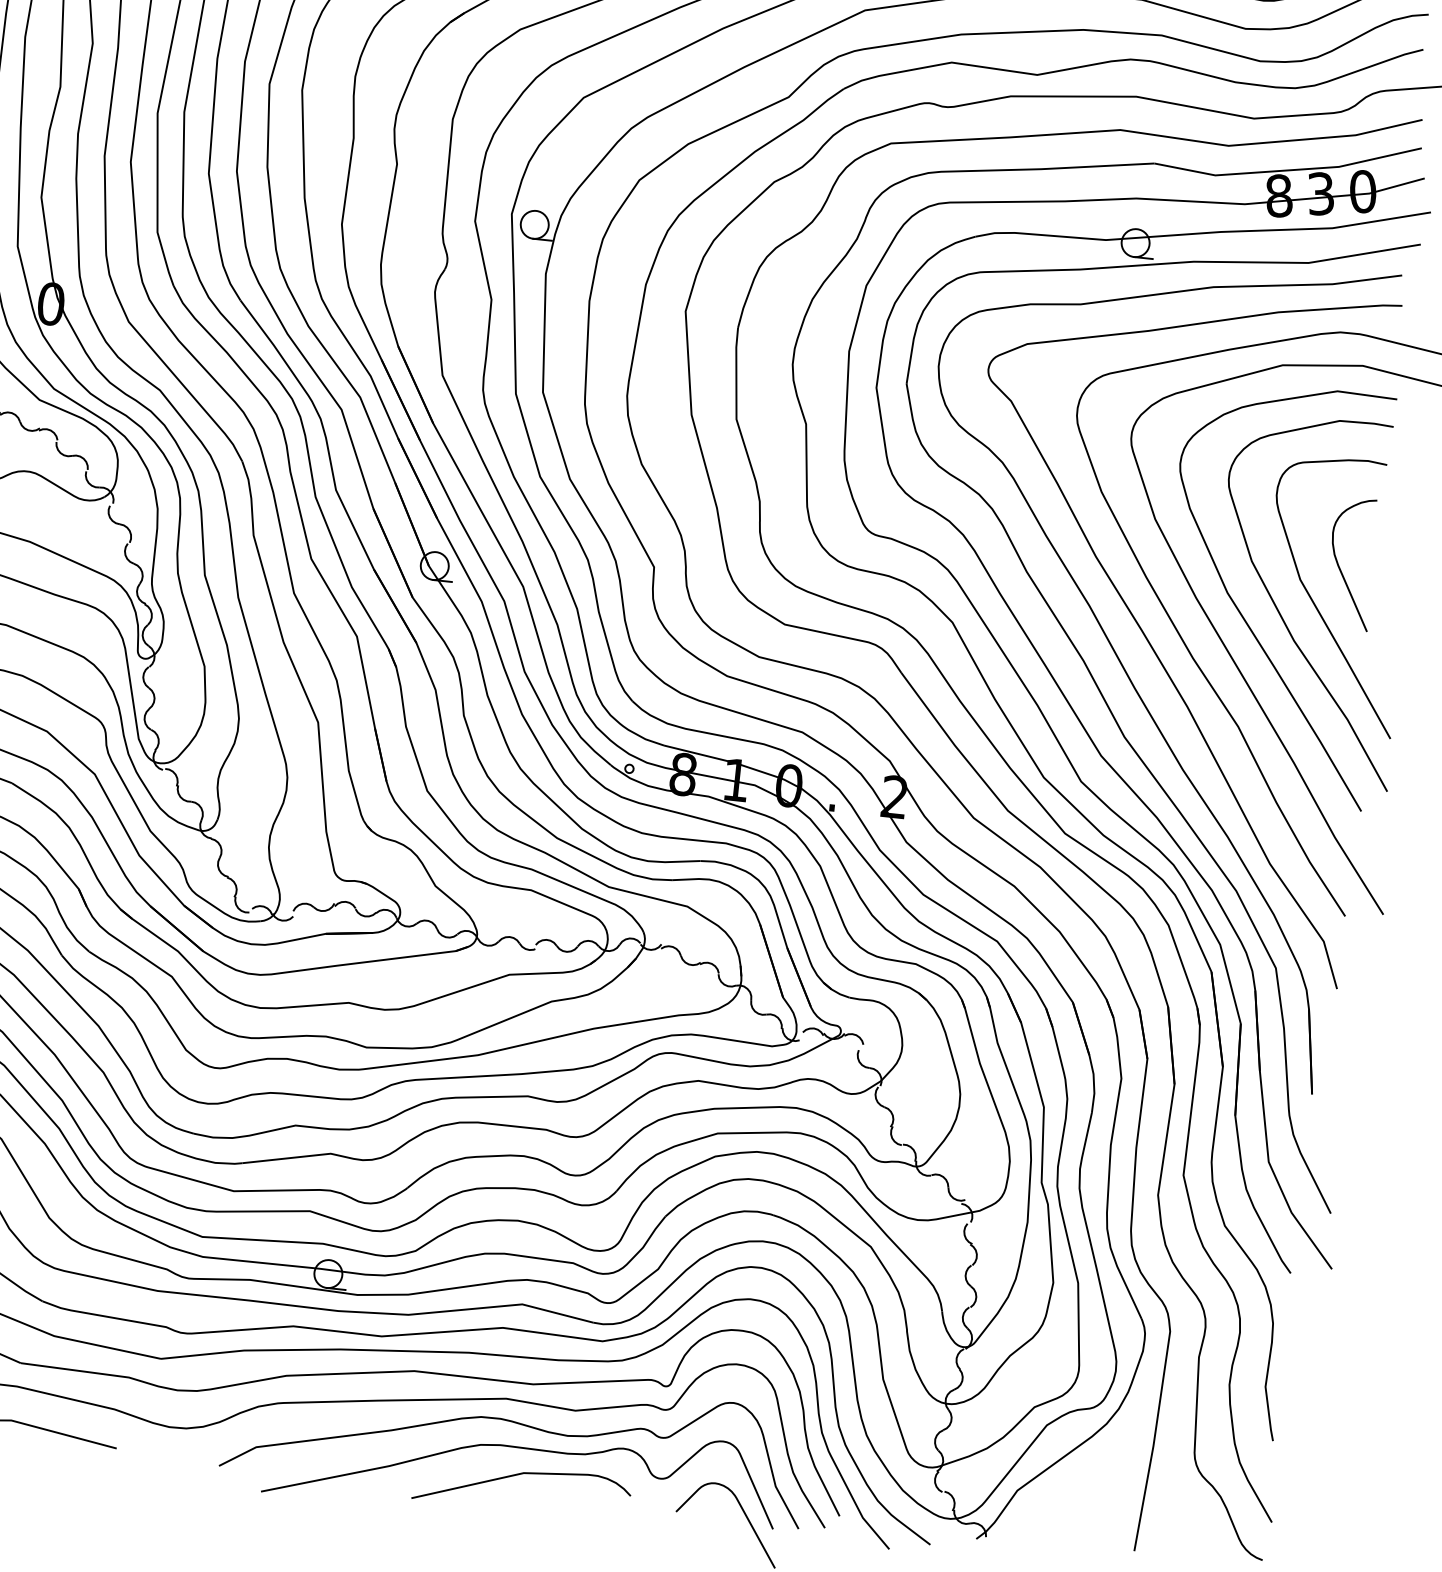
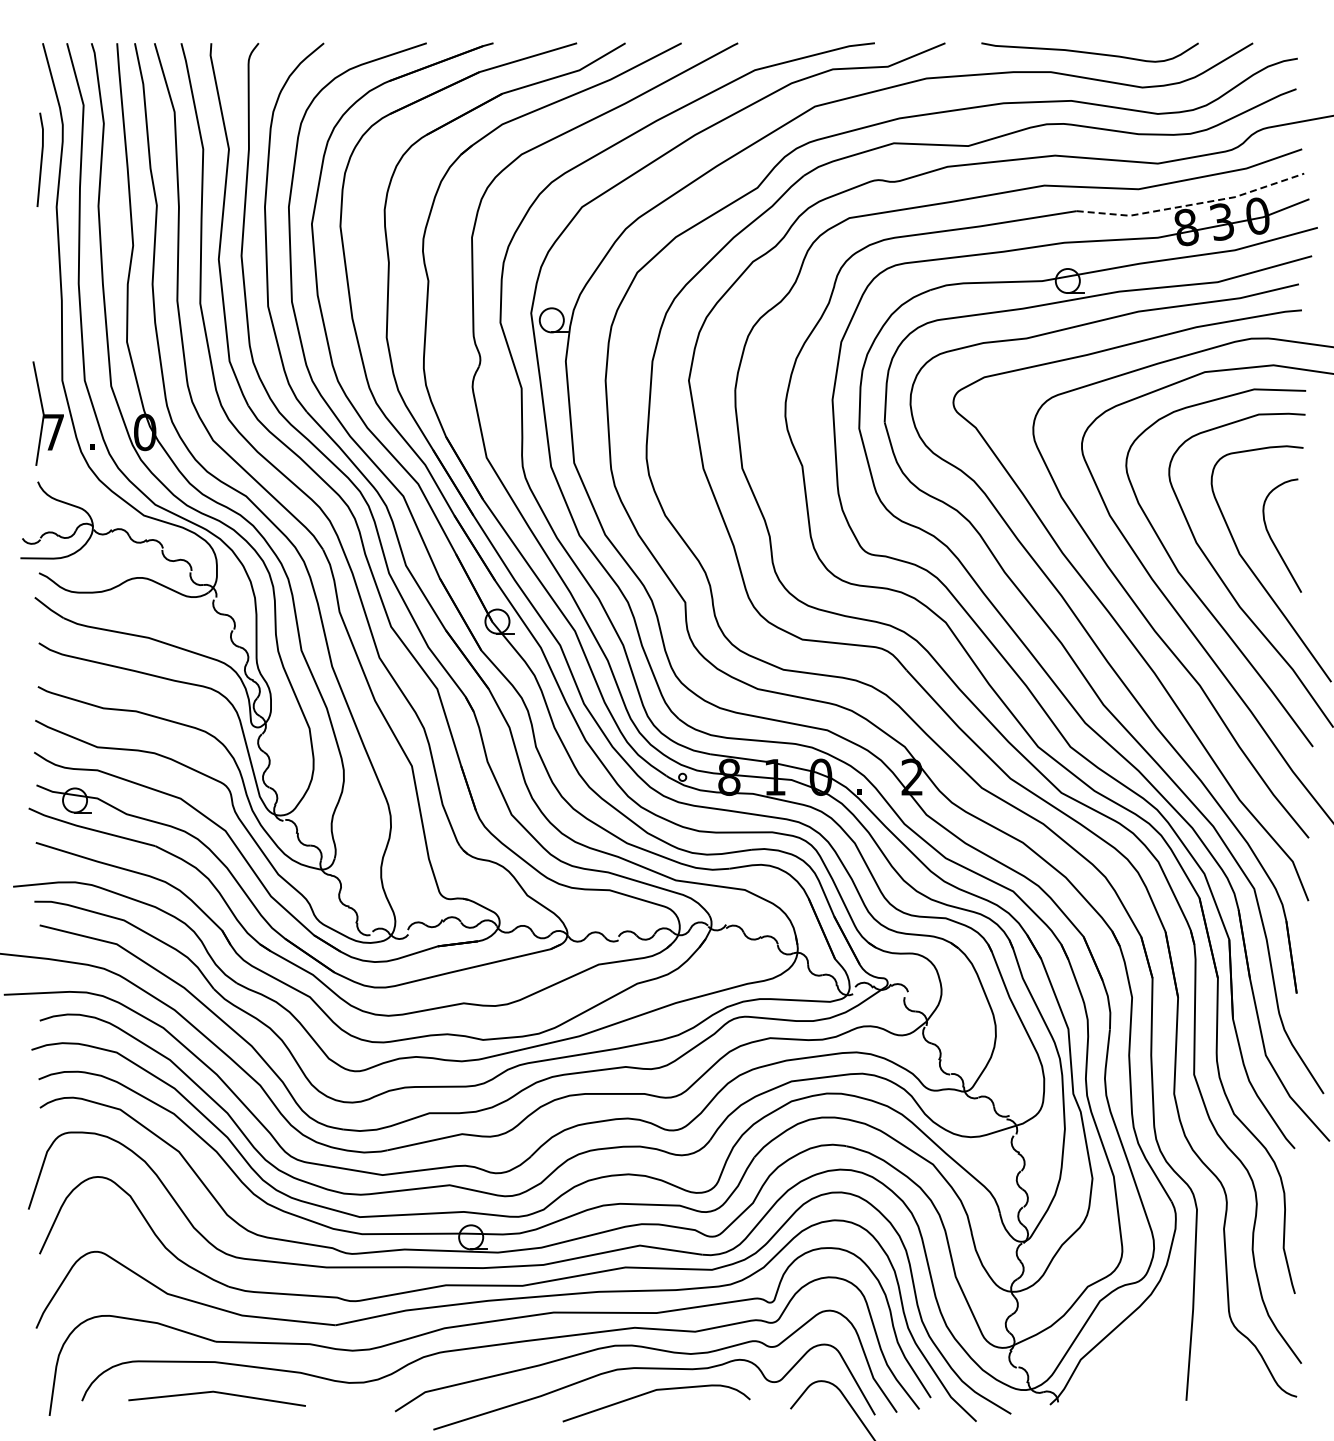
line: (1289, 170) -> (1192, 204), solid -> dashed

